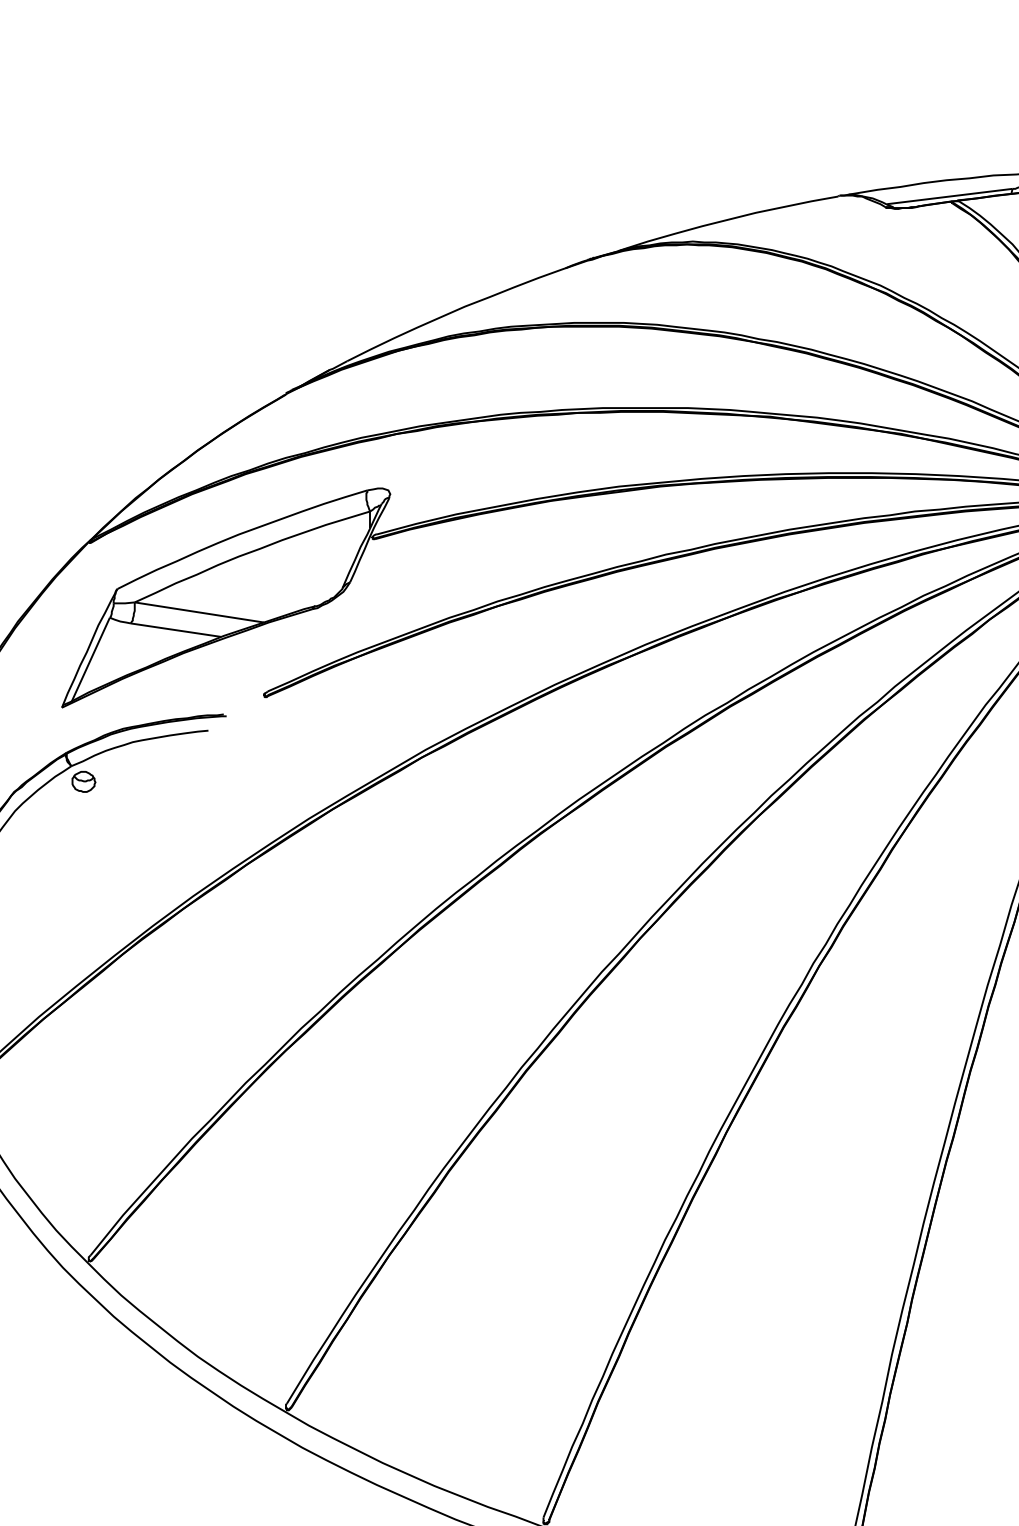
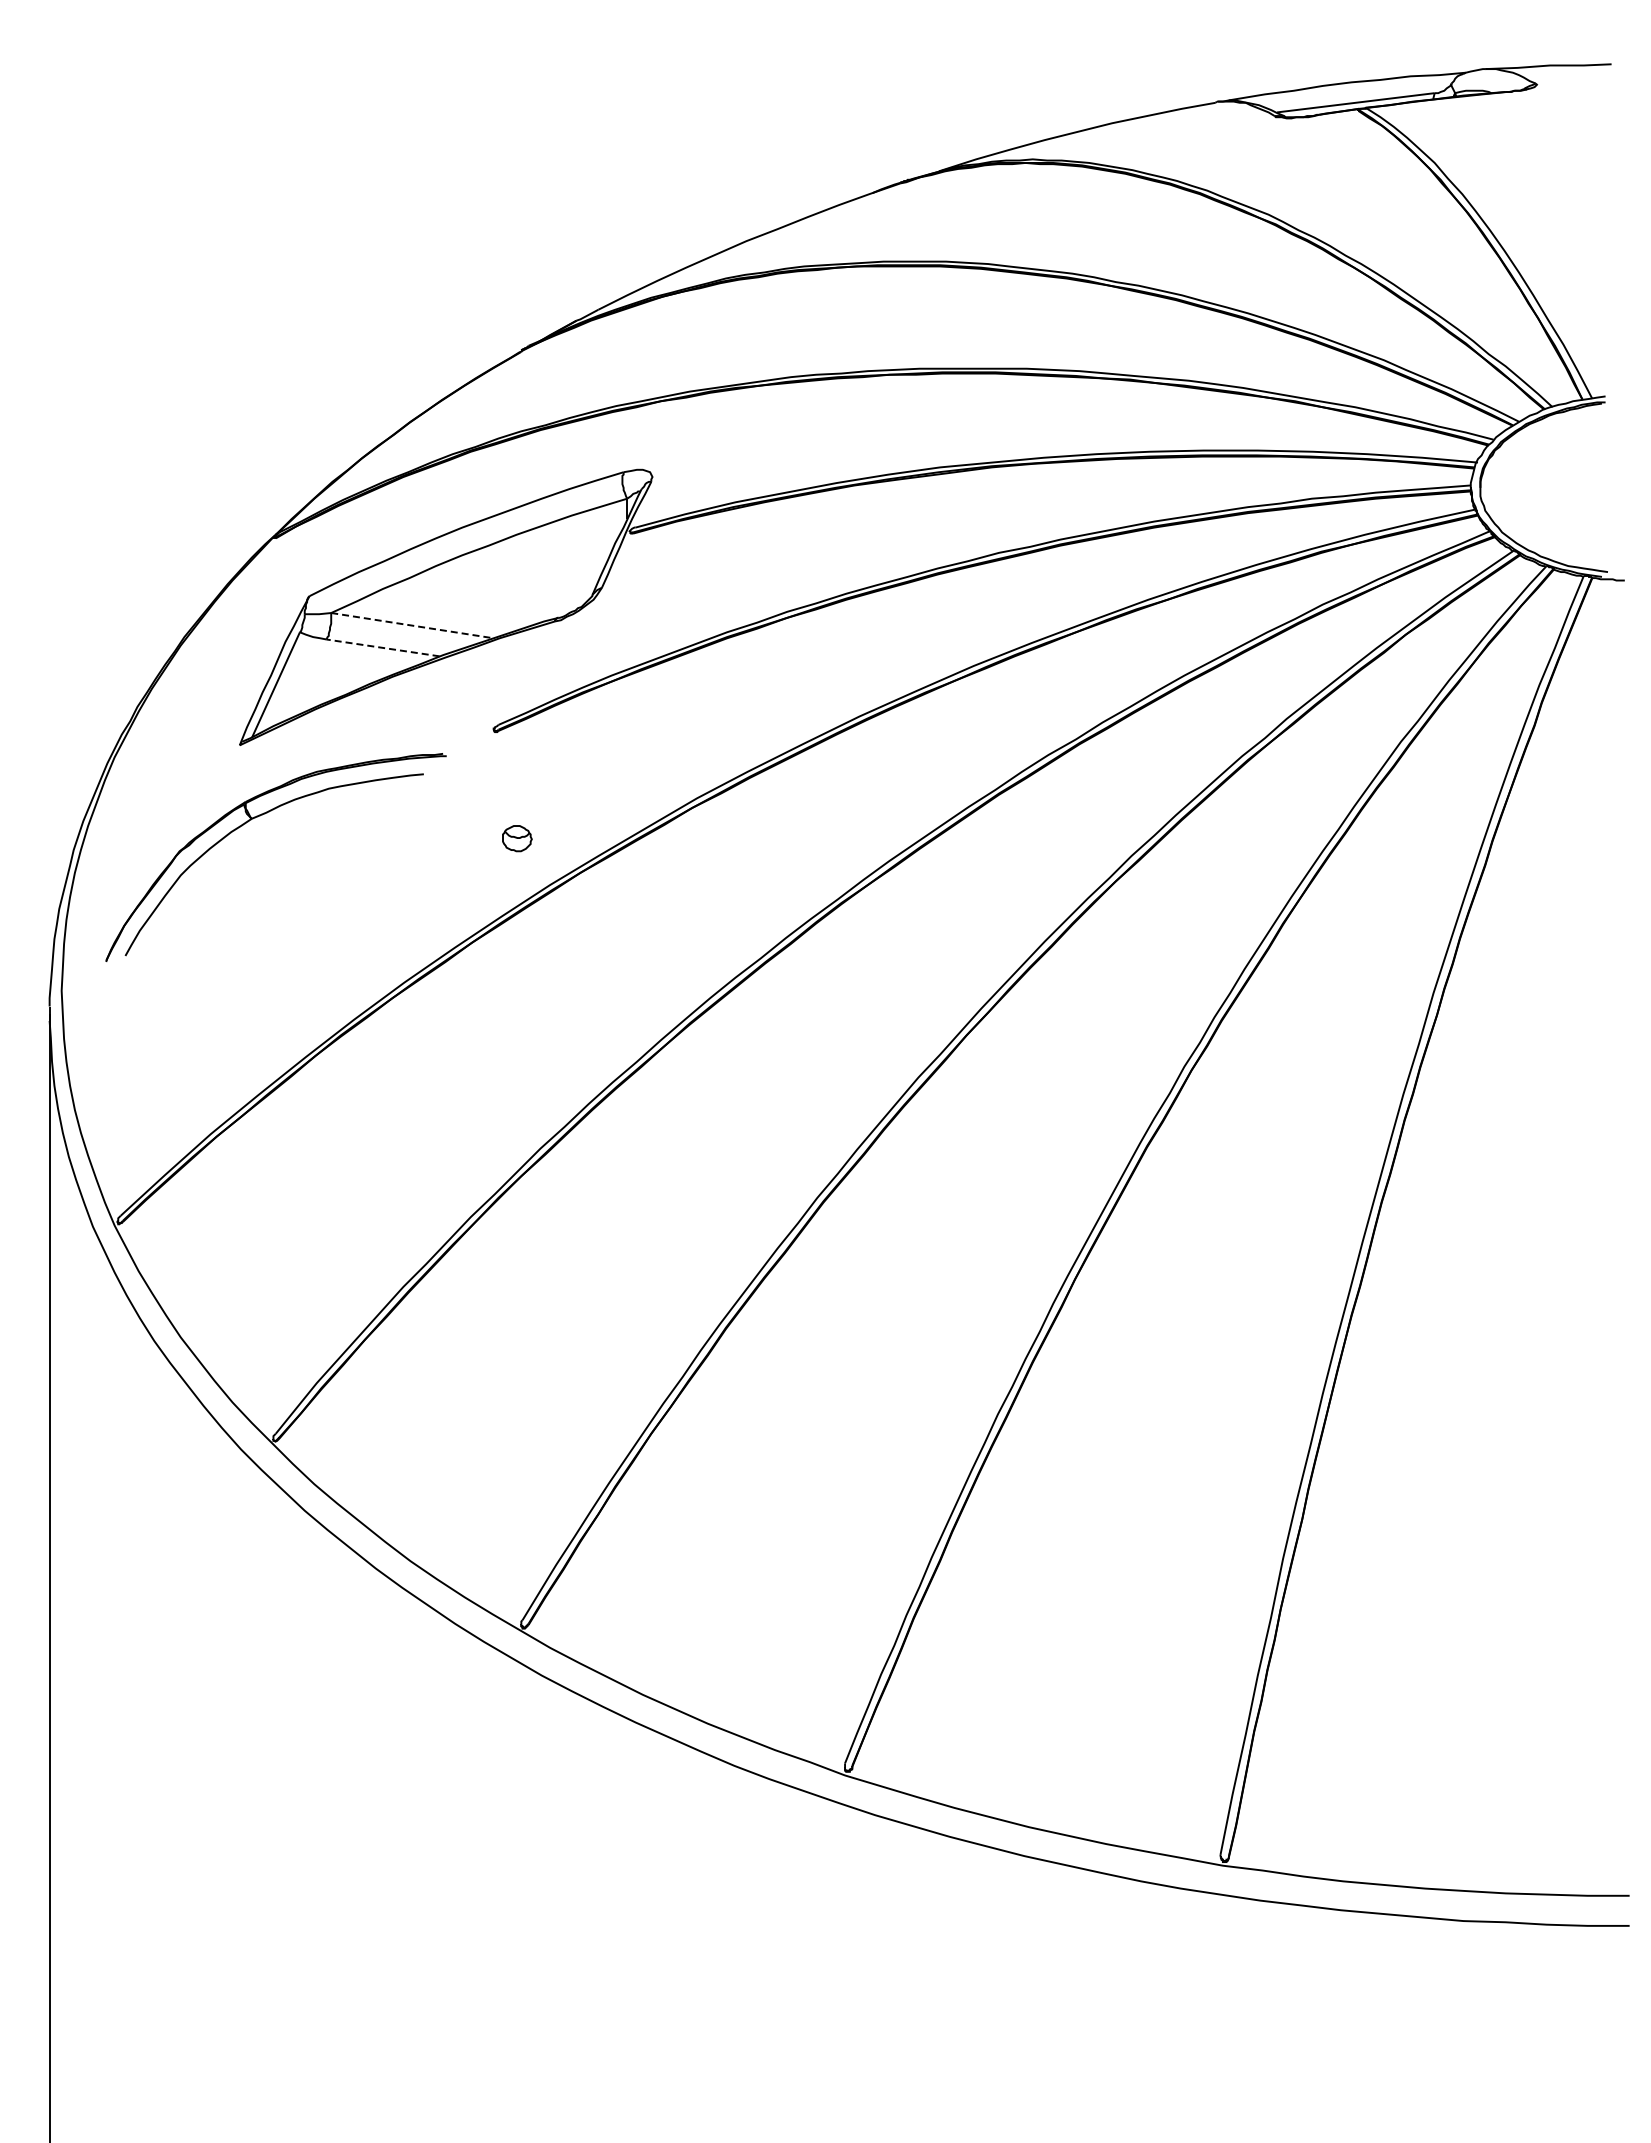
line: (199, 612) -> (412, 625), solid -> dashed
line: (175, 629) -> (382, 647), solid -> dashed
part: (84, 781) -> (517, 838), moved

